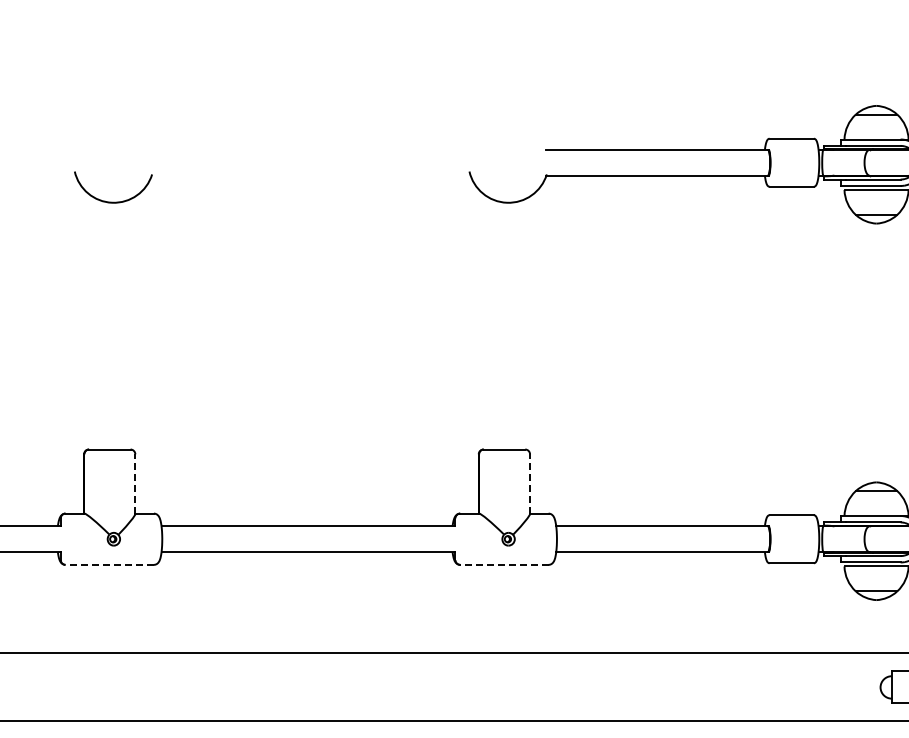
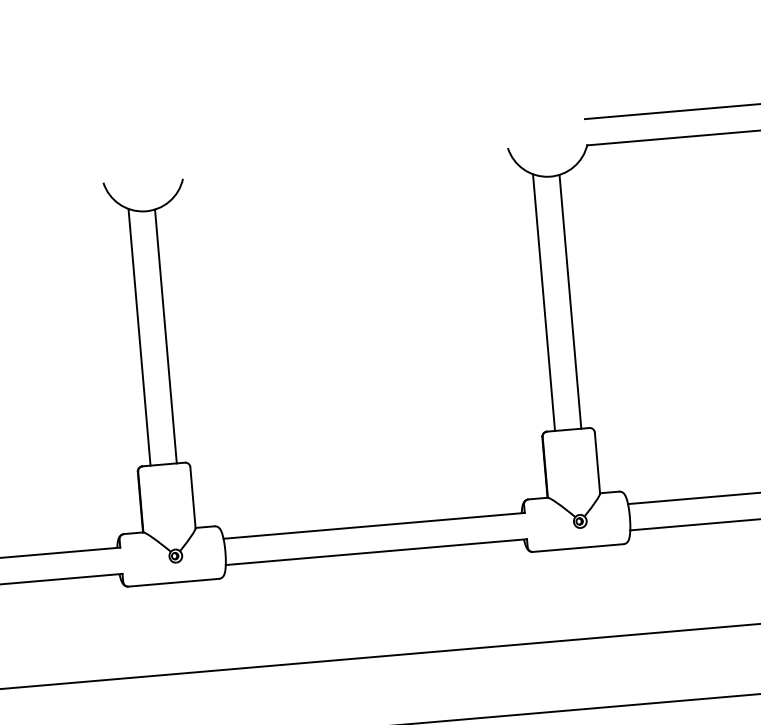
line: (96, 324) -> (139, 337), added
line: (491, 324) -> (543, 302), added
line: (122, 325) -> (165, 336), added
line: (517, 325) -> (570, 301), added
line: (135, 484) -> (193, 498), dashed -> solid
line: (530, 484) -> (597, 463), dashed -> solid
line: (109, 564) -> (173, 582), dashed -> solid
line: (503, 564) -> (577, 547), dashed -> solid

